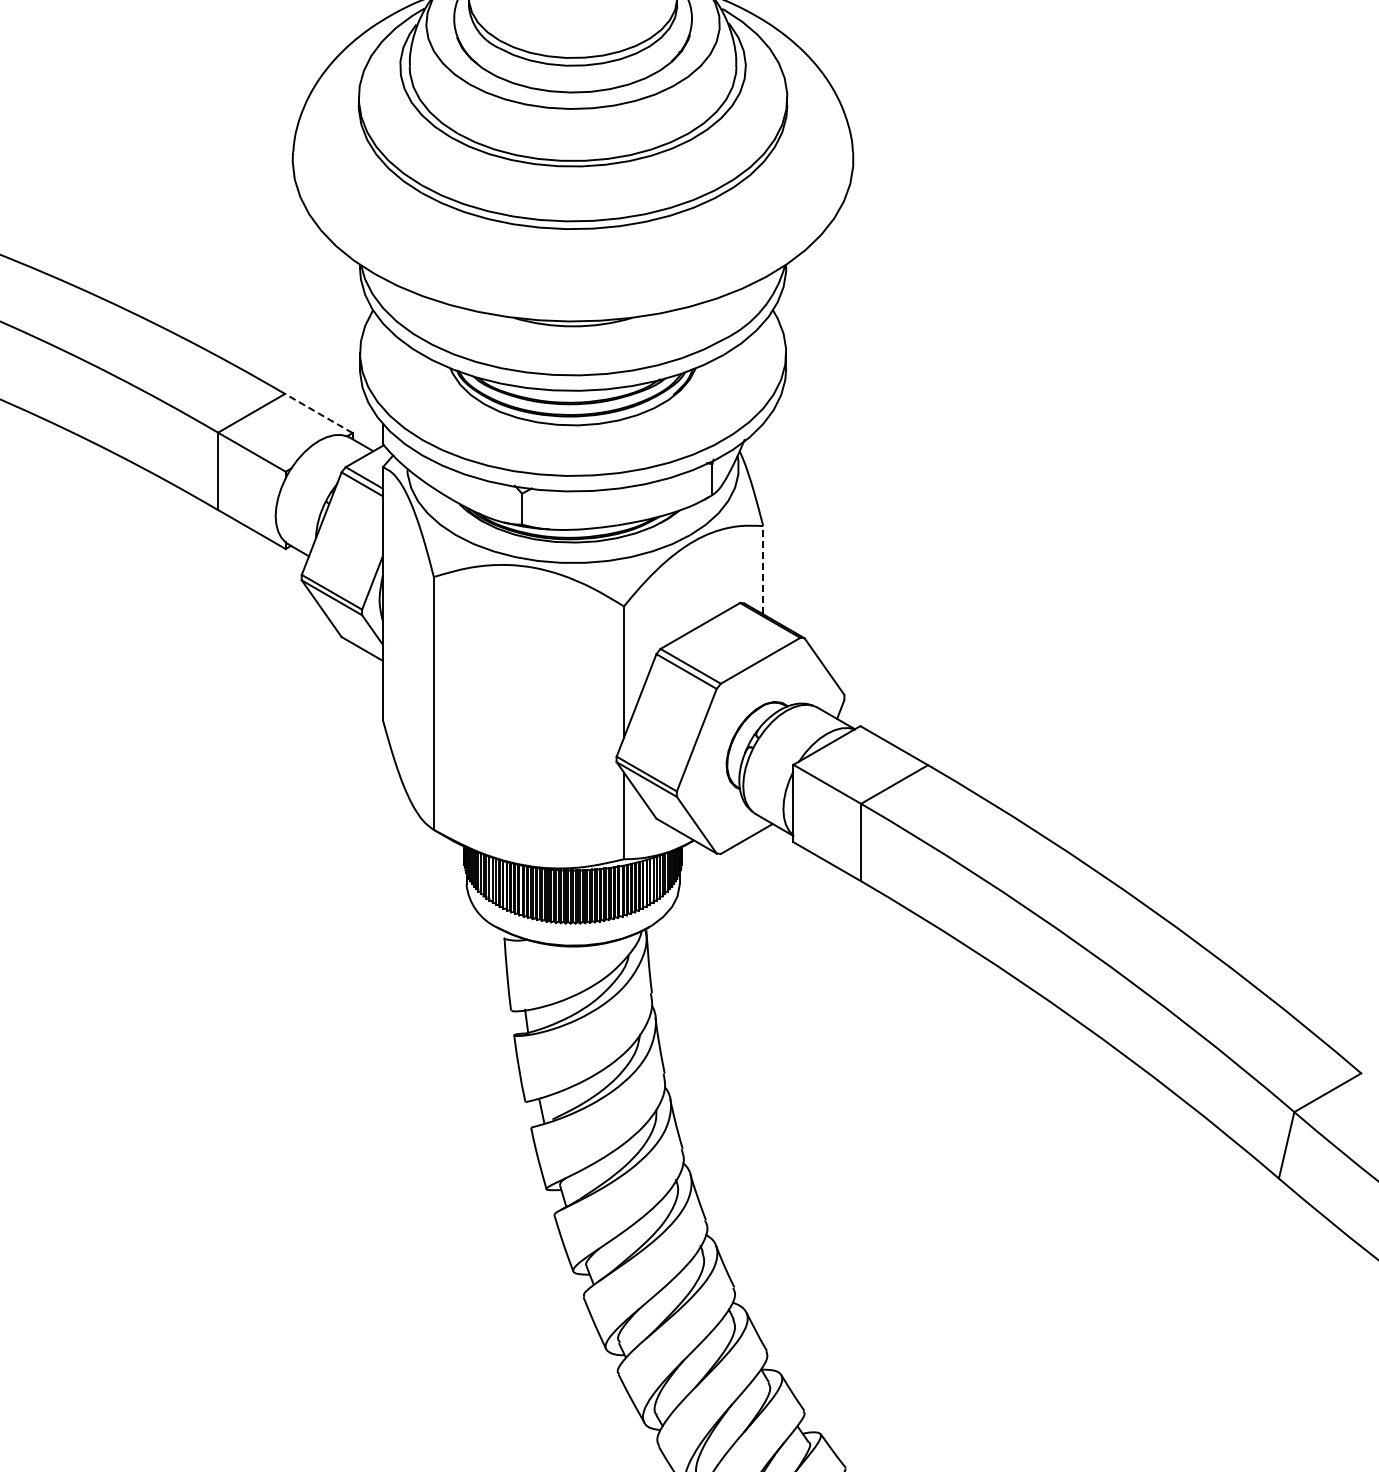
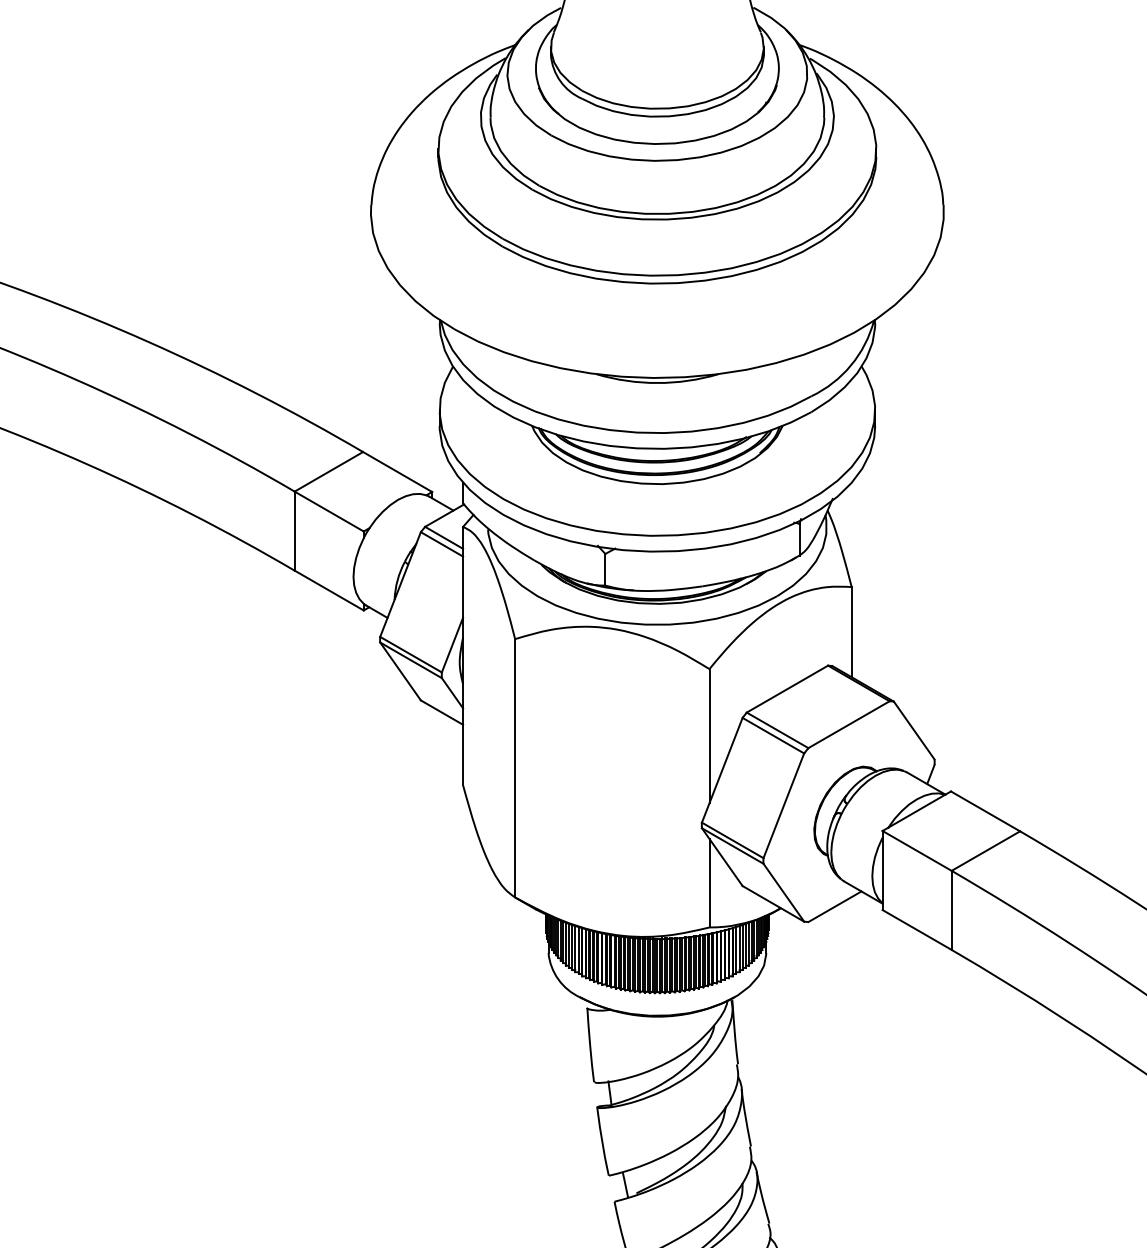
line: (318, 413) -> (397, 472), dashed -> solid
line: (763, 569) -> (851, 631), dashed -> solid

